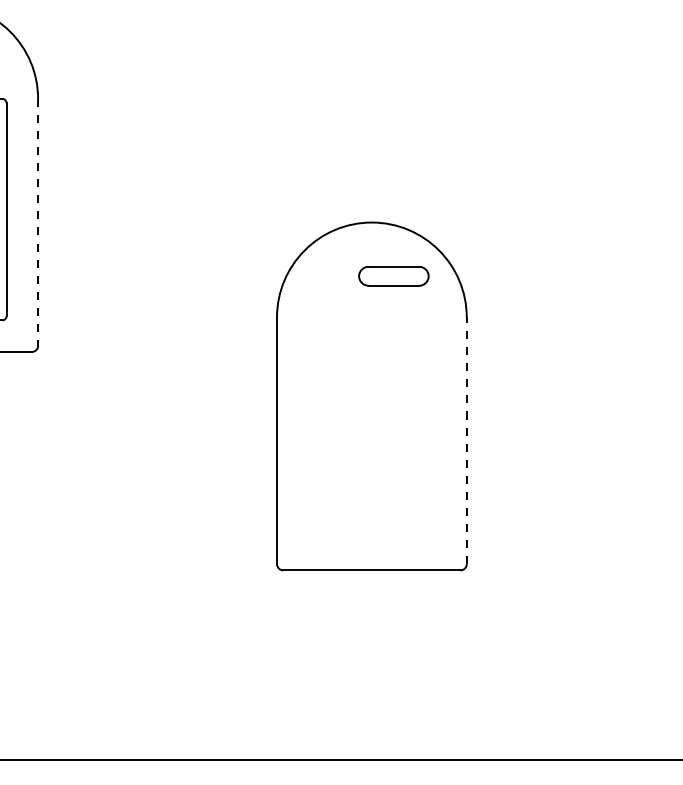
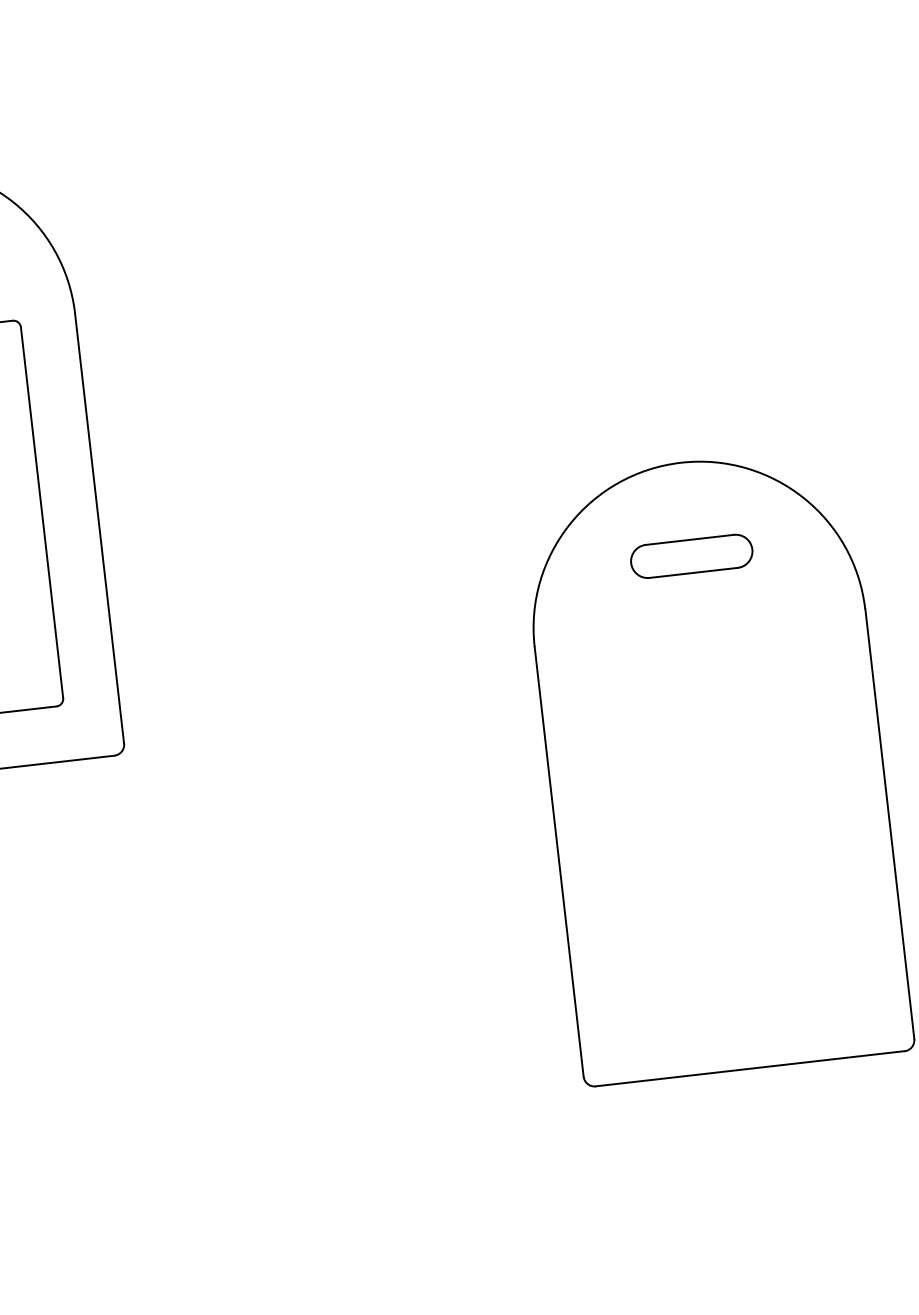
line: (38, 222) -> (100, 528), dashed -> solid
part: (393, 276) -> (691, 556), moved
line: (466, 440) -> (889, 823), dashed -> solid

